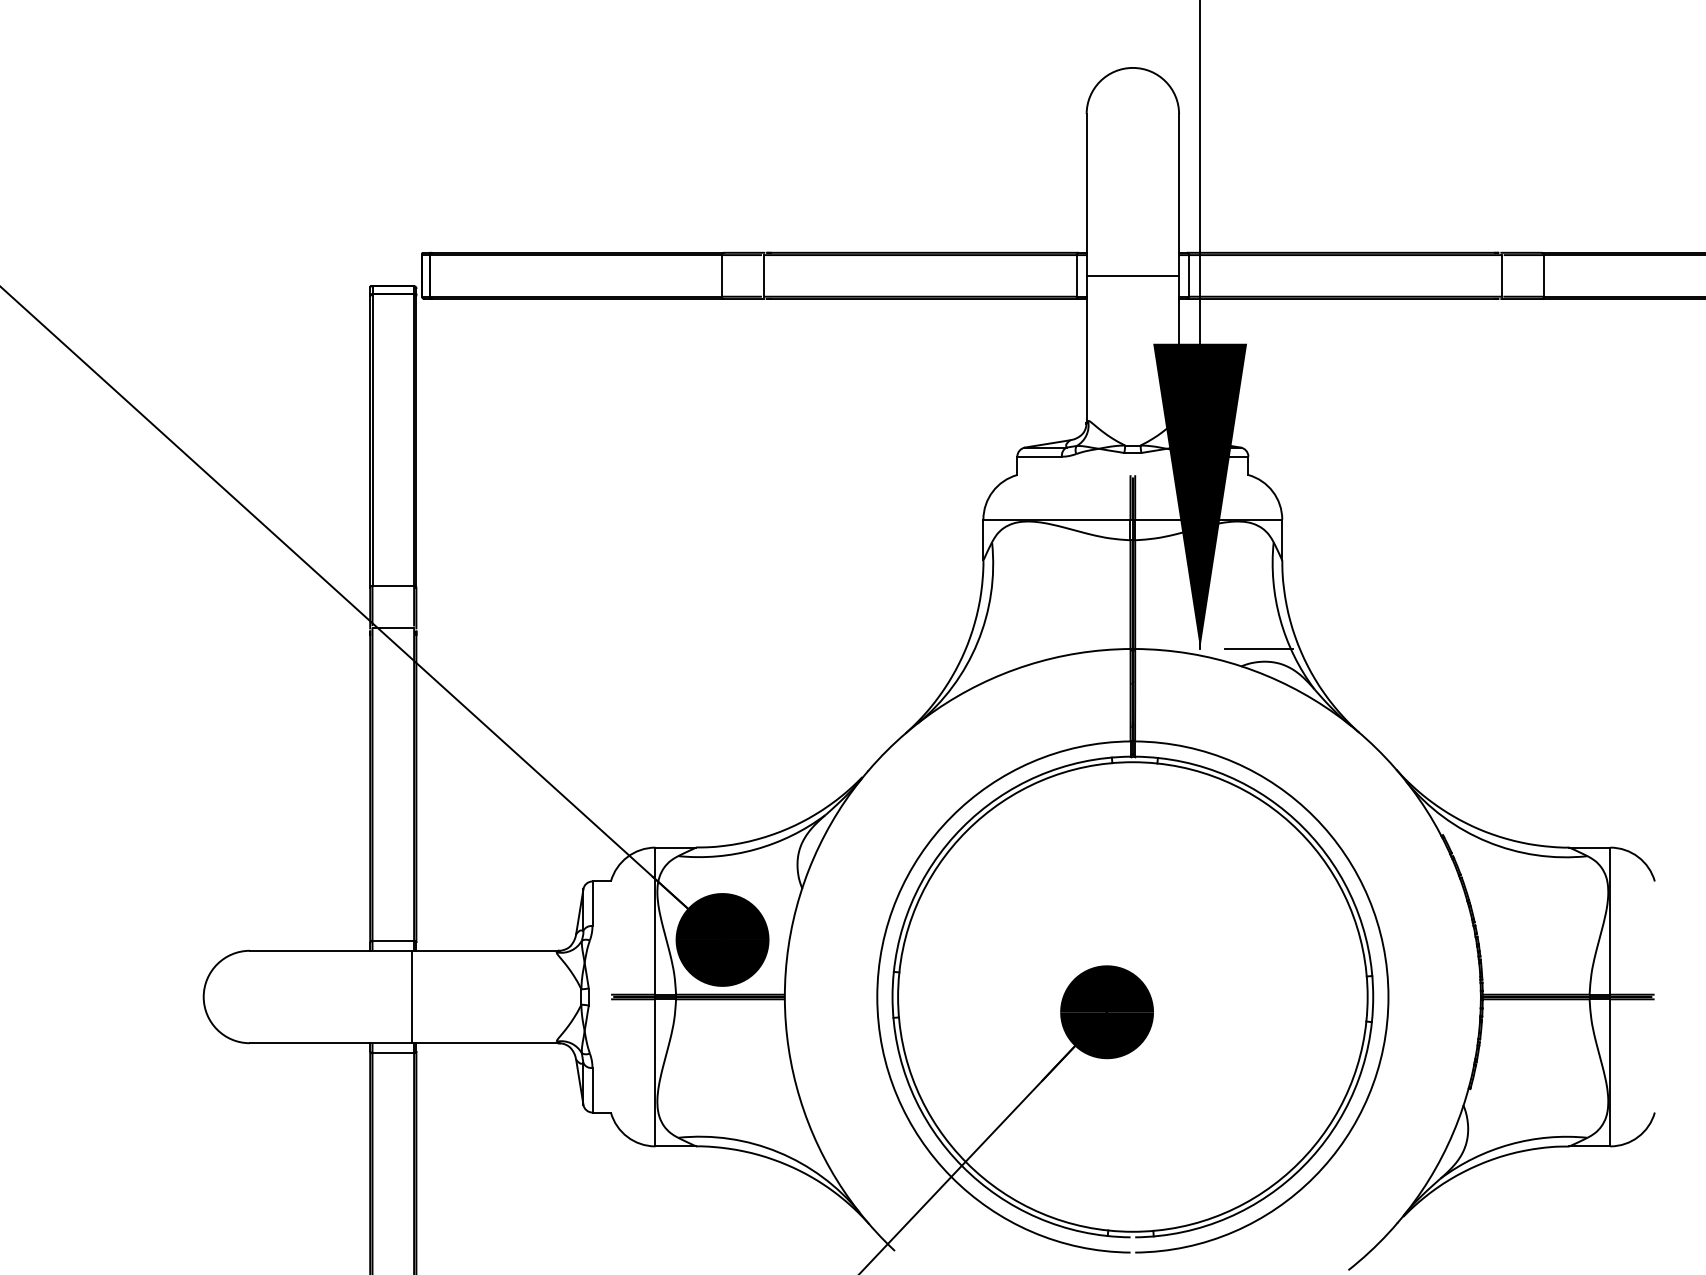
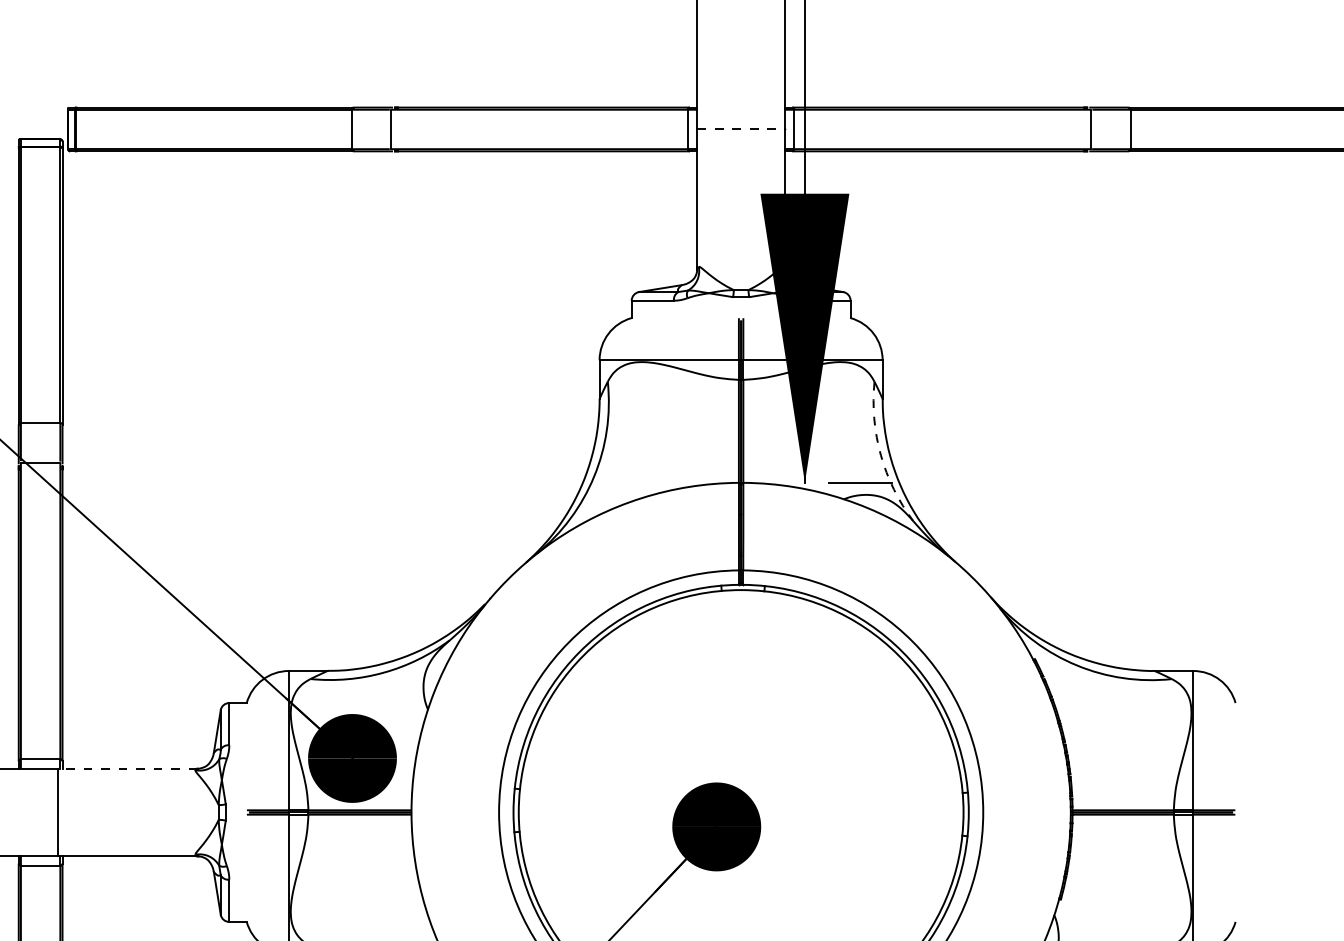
line: (1133, 275) -> (741, 129), solid -> dashed
arc: (1280, 619) -> (880, 454), solid -> dashed
line: (485, 950) -> (127, 768), solid -> dashed

